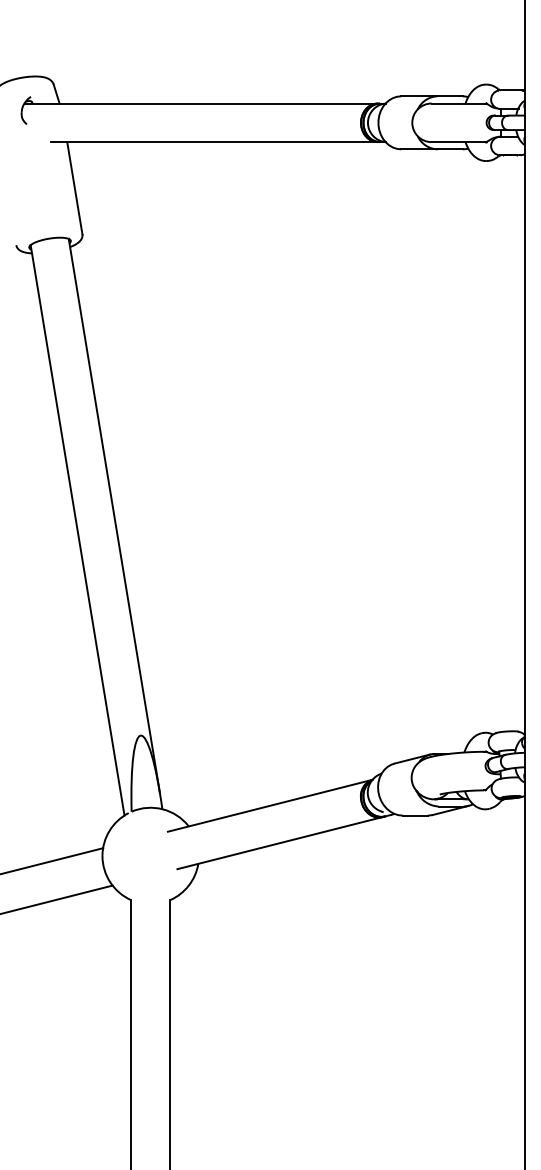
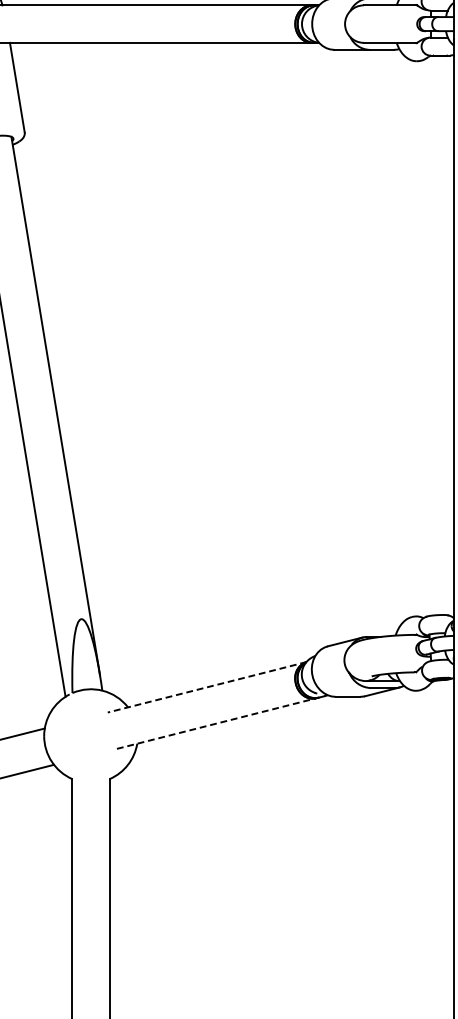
line: (270, 805) -> (207, 687), solid -> dashed
line: (279, 843) -> (216, 723), solid -> dashed

